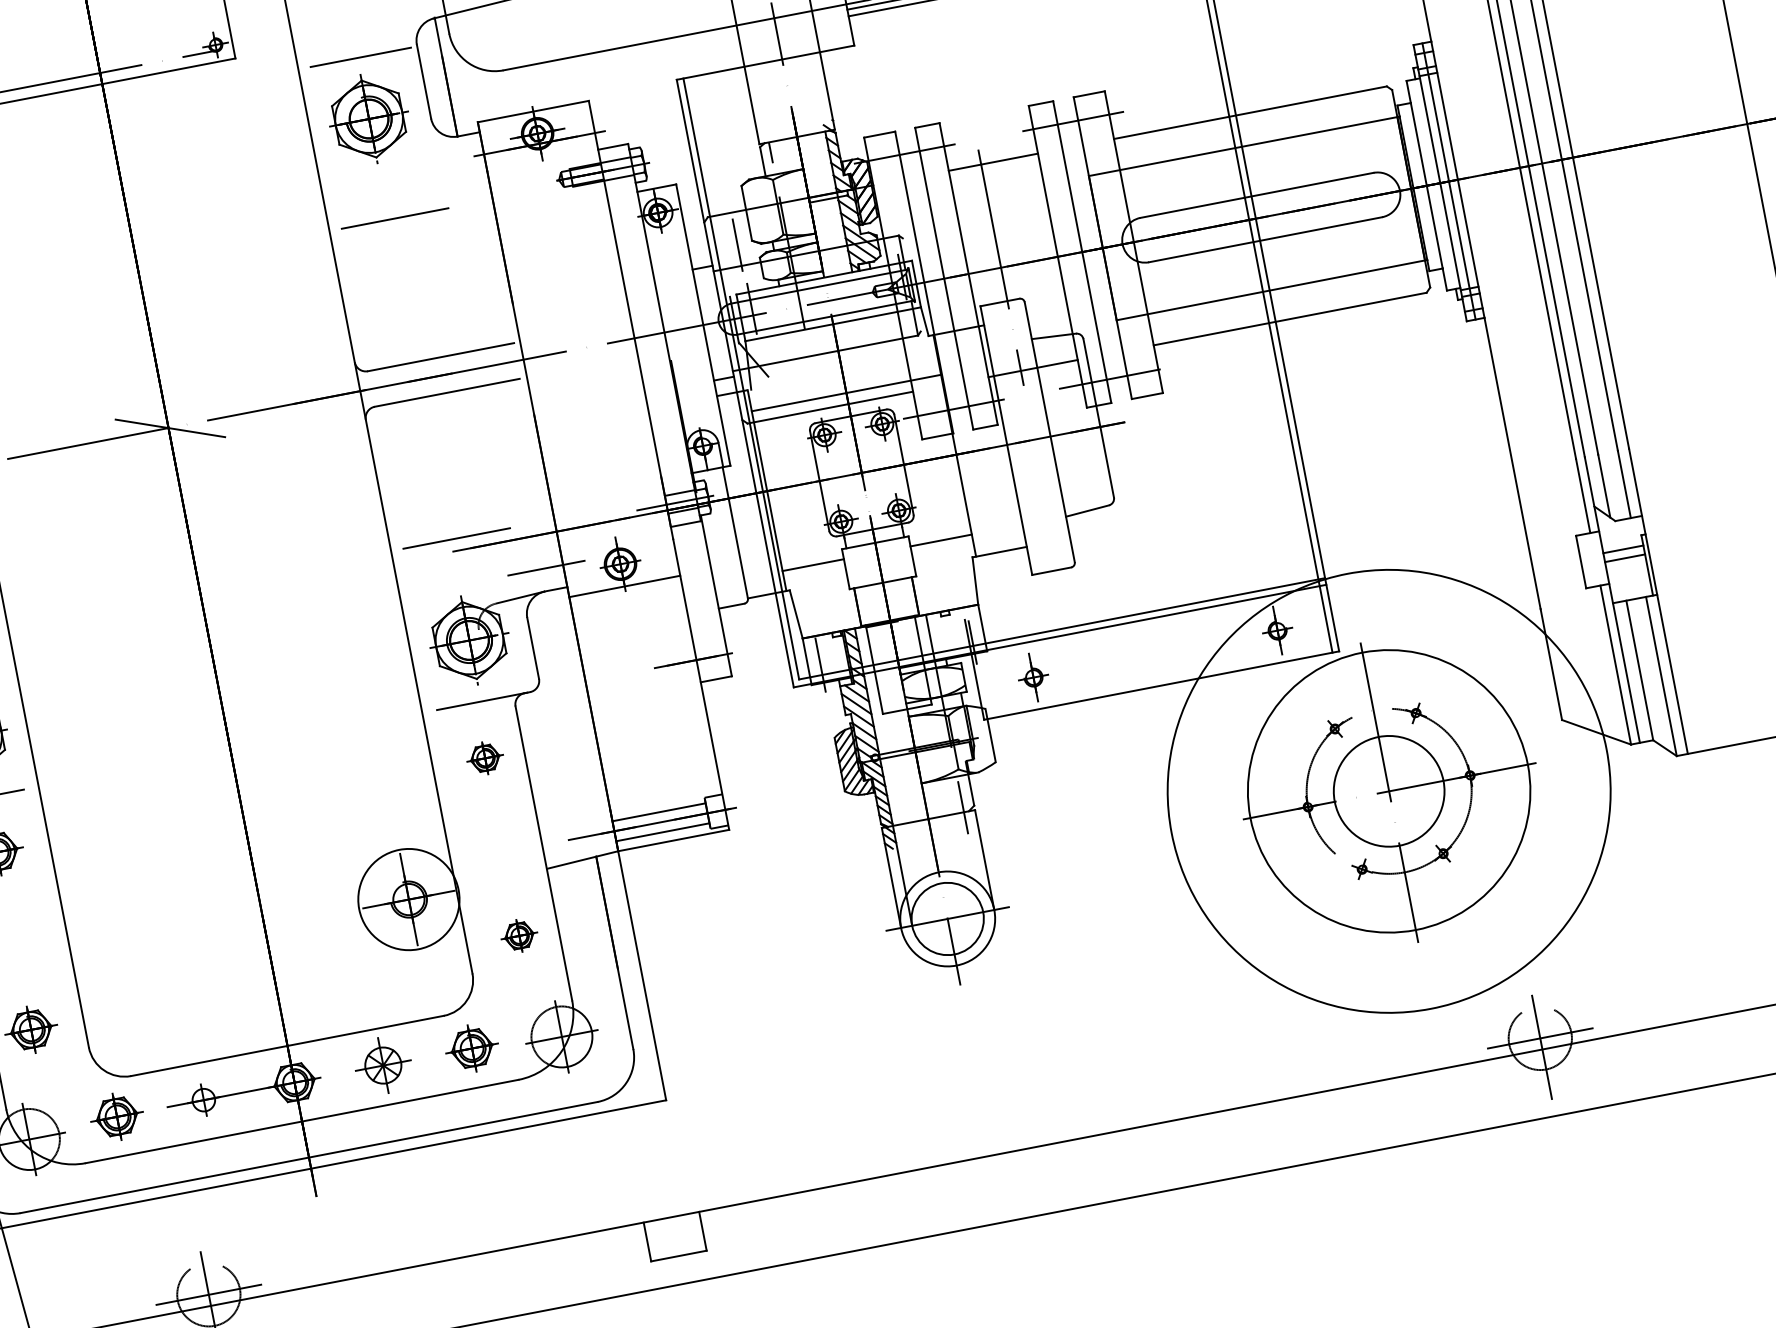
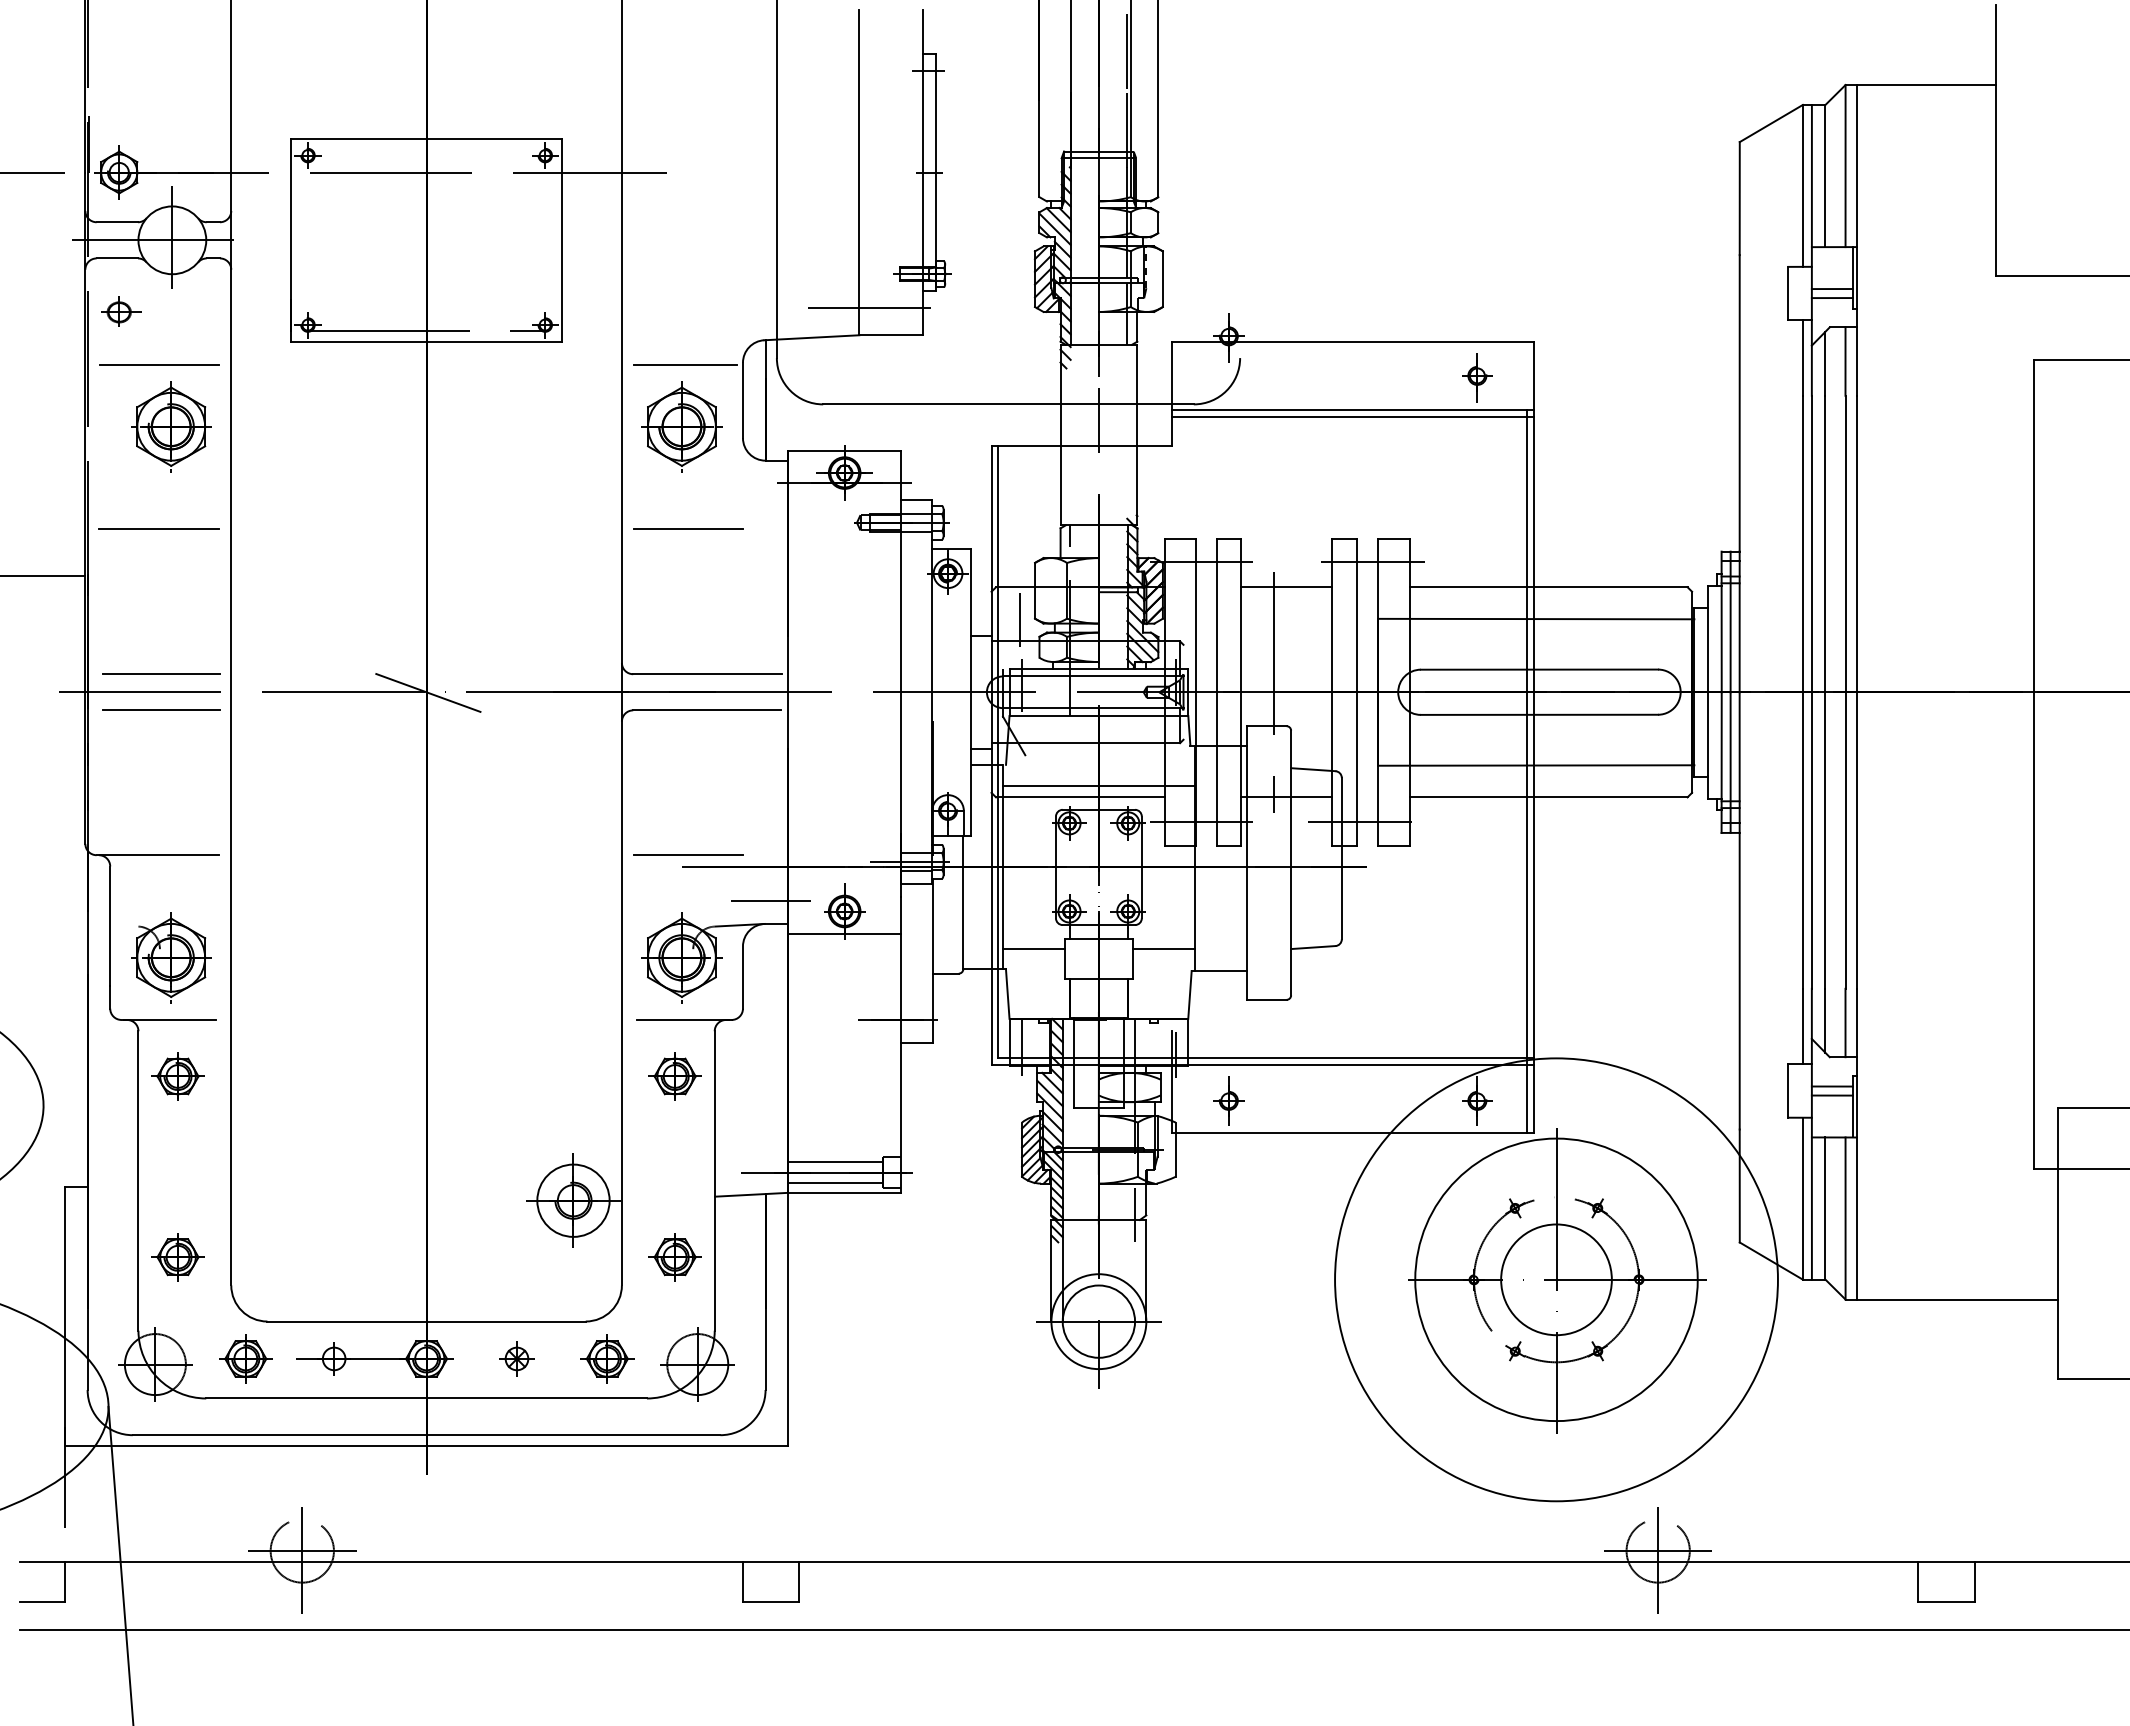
part: (484, 758) -> (674, 1076), size x1.43
circle: (408, 899) -> (573, 1200), size x0.71
part: (518, 936) -> (674, 1257), size x1.43
part: (382, 1065) -> (516, 1358), size x0.62

